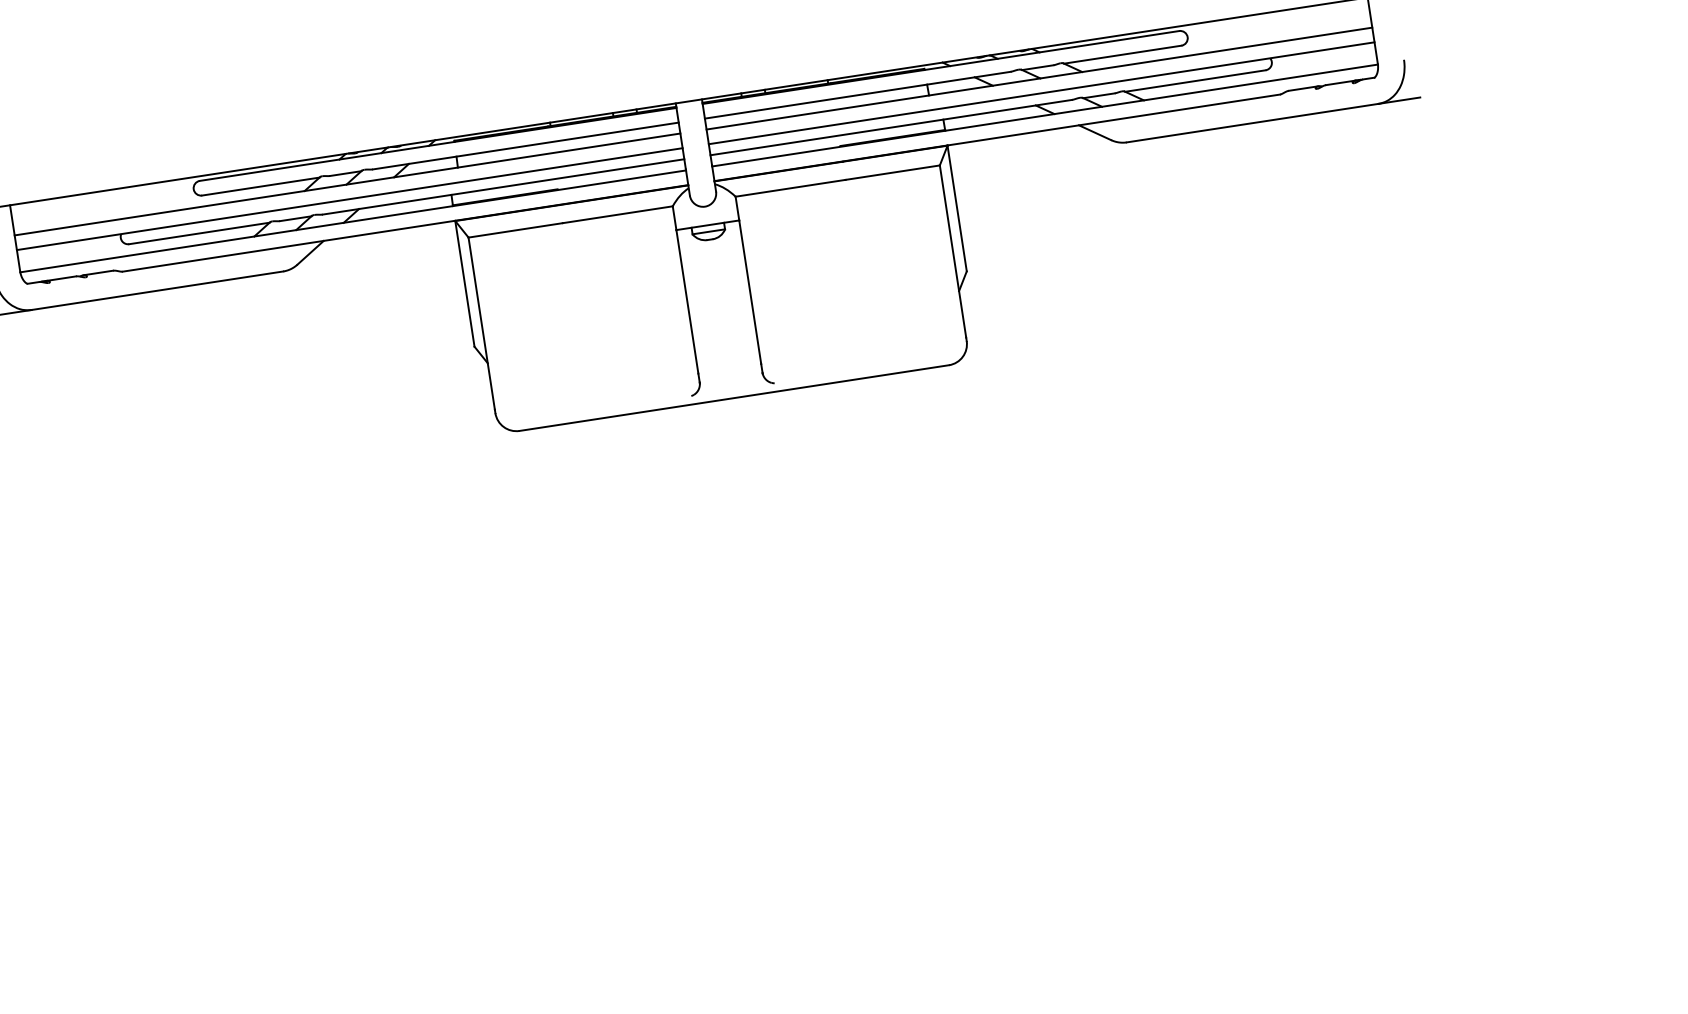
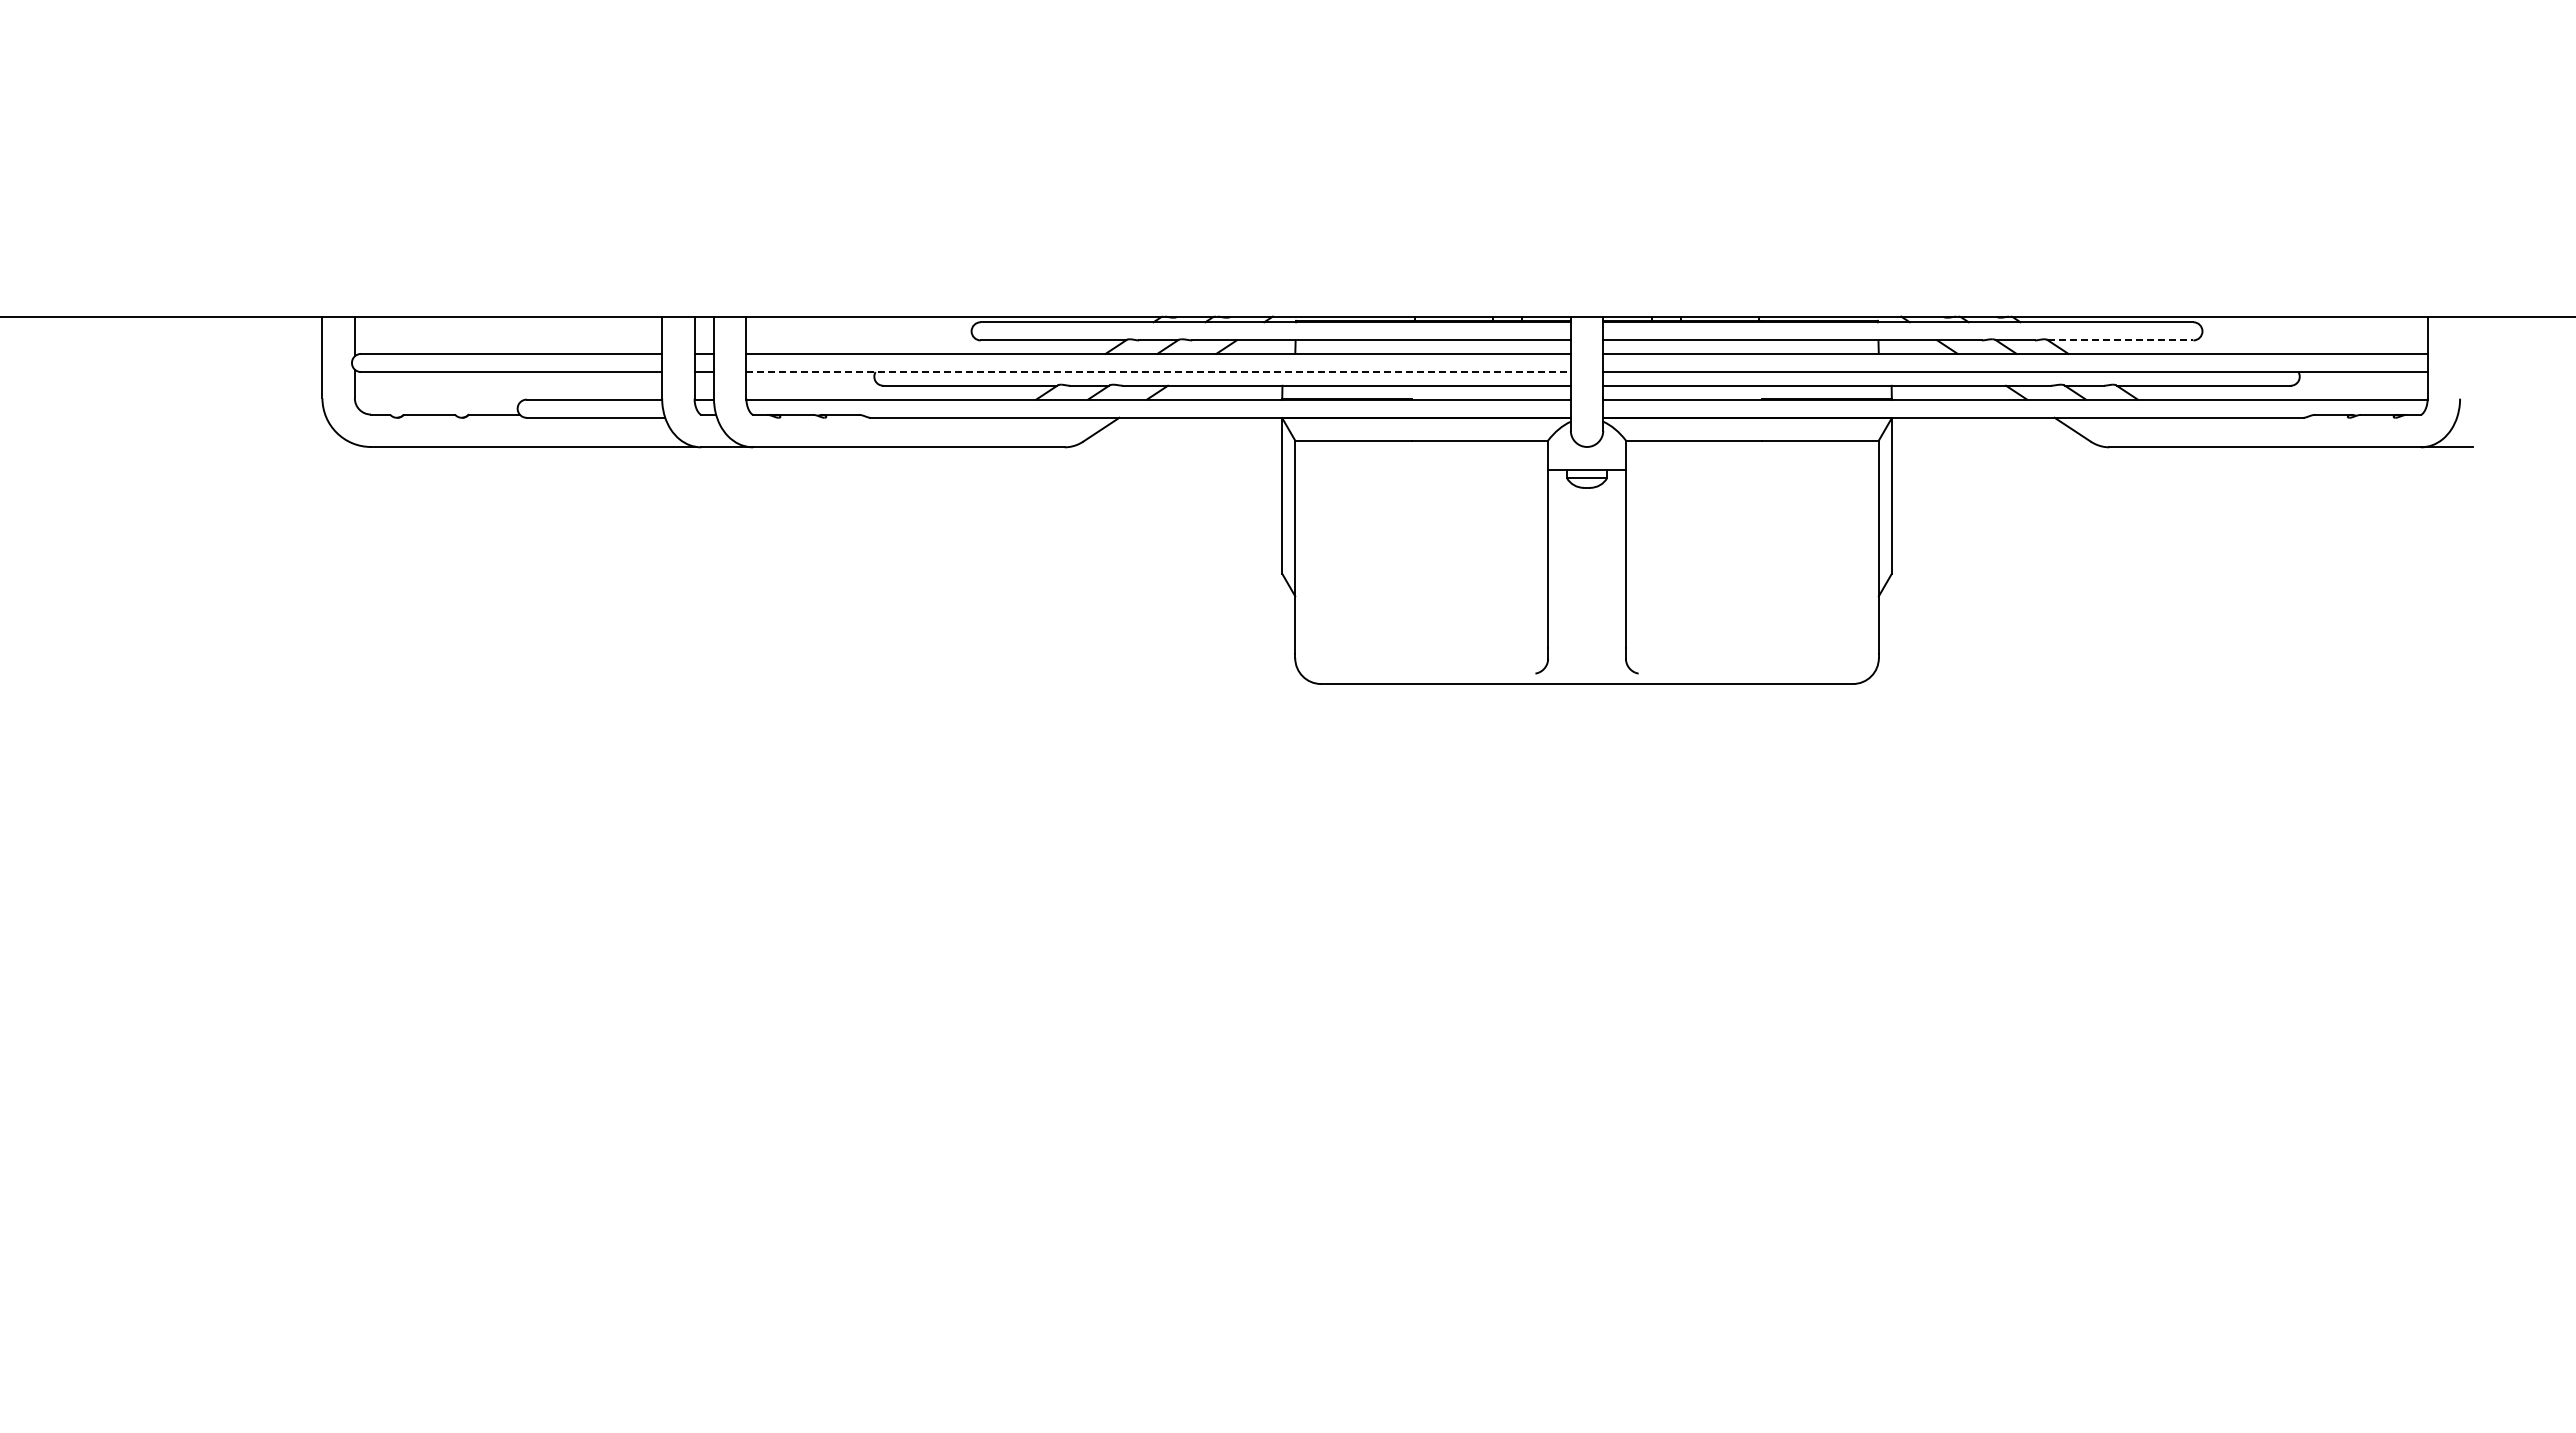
line: (1122, 54) -> (2120, 340), solid -> dashed
line: (350, 199) -> (1159, 372), solid -> dashed

